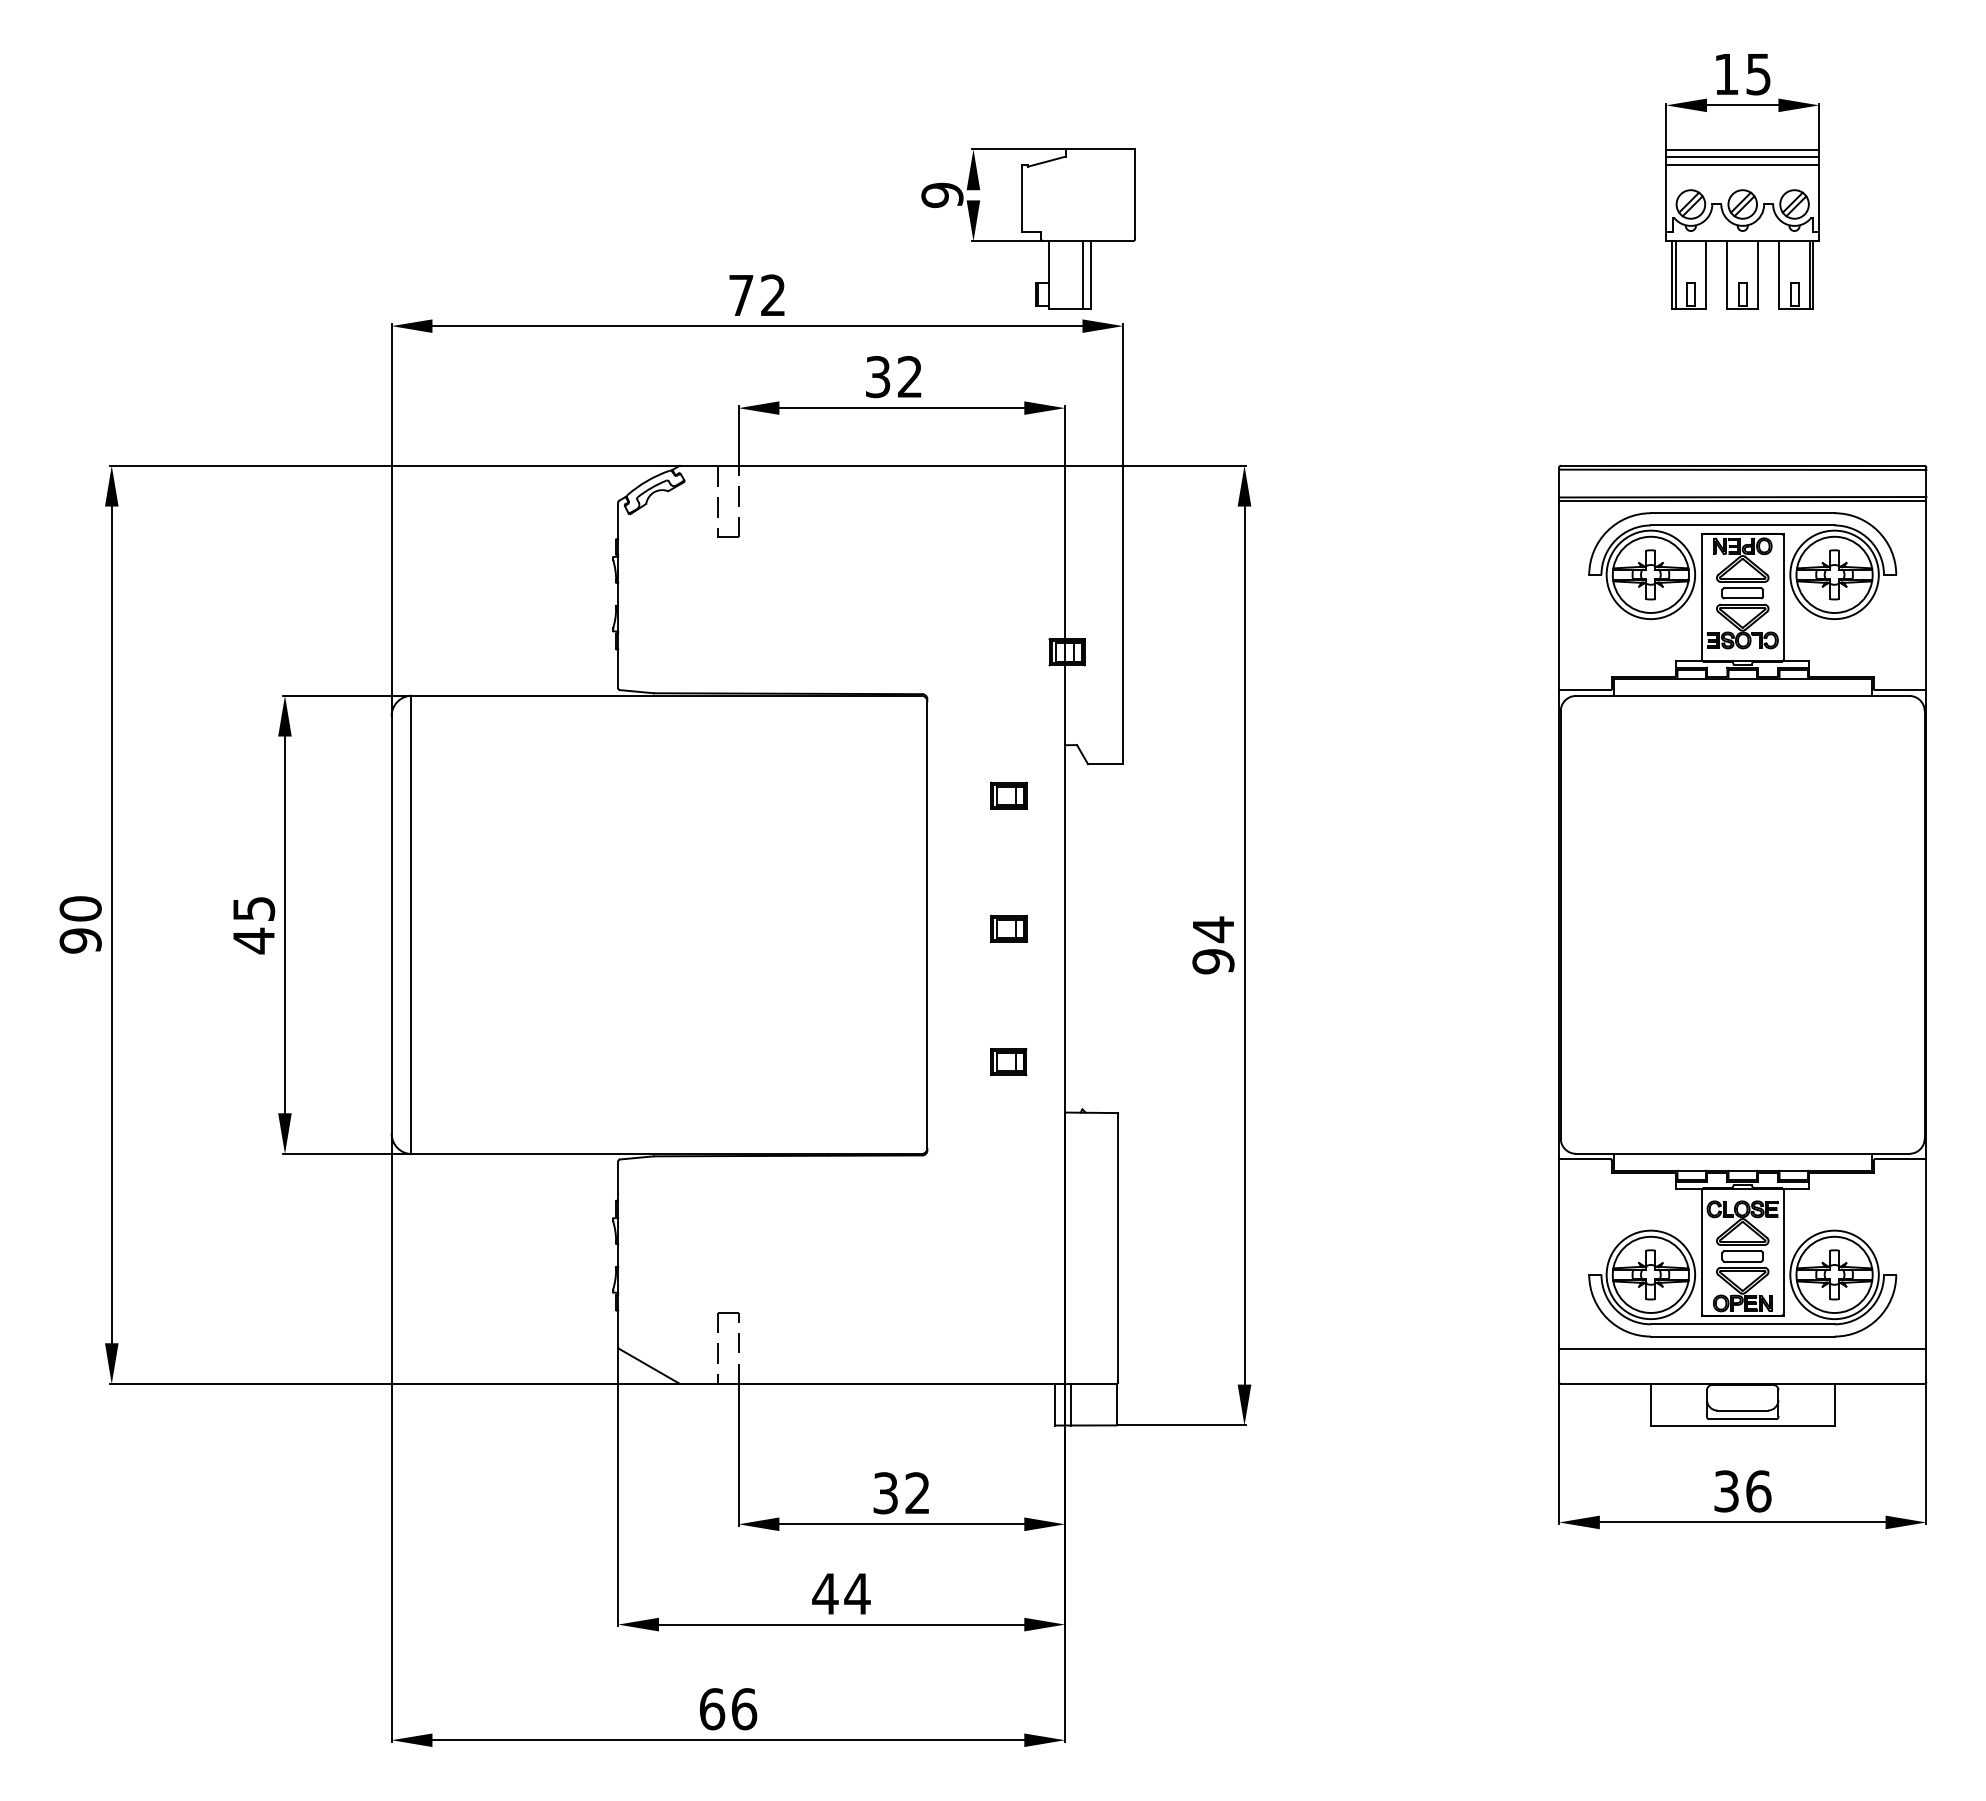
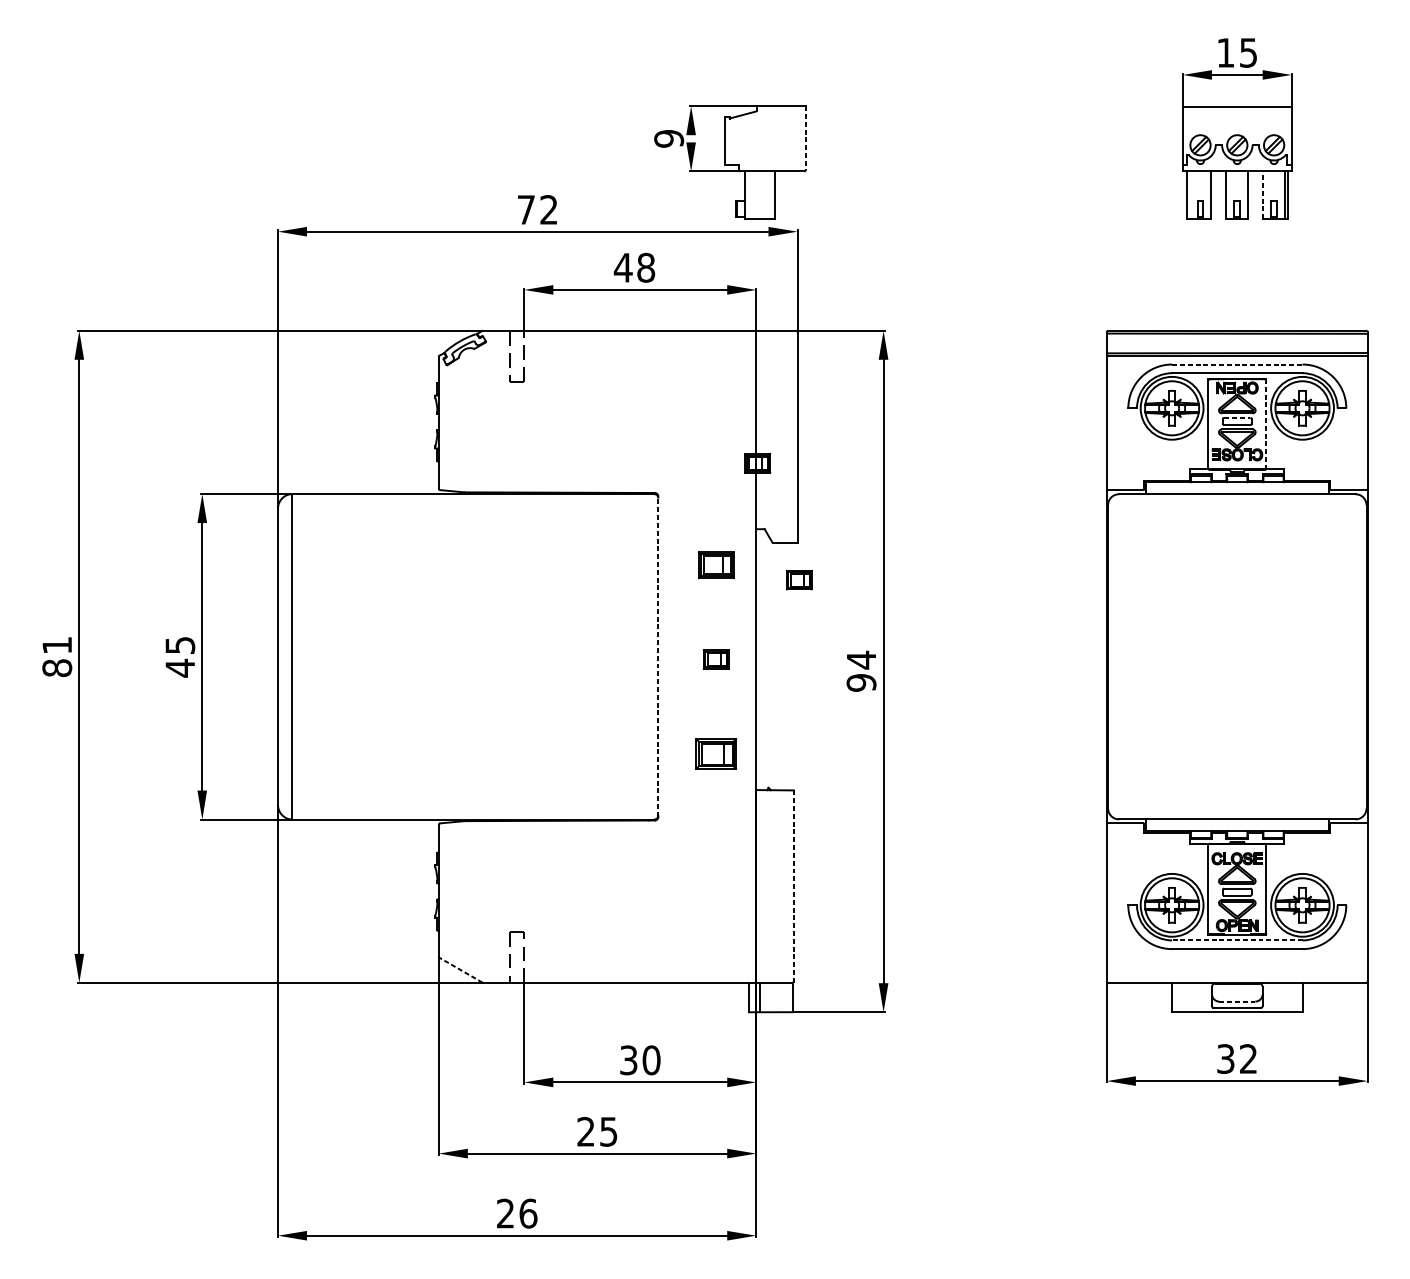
line: (1742, 156) -> (1237, 111), removed
line: (1742, 164) -> (1237, 116), removed
line: (1135, 194) -> (806, 138), solid -> dashed
line: (1082, 274) -> (768, 195), removed
line: (1675, 274) -> (1189, 195), removed
line: (1779, 274) -> (1263, 195), solid -> dashed
text: (893, 377) -> (634, 268), 32 -> 48
line: (1742, 513) -> (1237, 364), solid -> dashed
line: (1743, 588) -> (1237, 417), solid -> dashed
line: (1783, 596) -> (1266, 423), solid -> dashed
part: (1008, 795) -> (716, 564), size x1.4
part: (1125, 816) -> (799, 579), added
text: (80, 924) -> (57, 656), 90 -> 81
line: (927, 924) -> (658, 656), solid -> dashed
part: (1008, 1062) -> (716, 754), size x1.6
line: (1118, 1248) -> (794, 886), solid -> dashed
line: (1742, 1324) -> (1237, 940), solid -> dashed
line: (1742, 1348) -> (1237, 957), removed
line: (649, 1366) -> (461, 970), solid -> dashed
line: (1743, 1410) -> (1237, 1001), solid -> dashed
text: (1758, 1491) -> (1248, 1059), 36 -> 32
text: (917, 1493) -> (651, 1060), 32 -> 30
text: (841, 1593) -> (597, 1131), 44 -> 25
text: (712, 1709) -> (505, 1213), 66 -> 26

